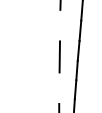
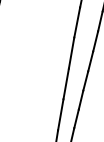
line: (60, 25) -> (71, 52), added
line: (59, 87) -> (60, 114), added

